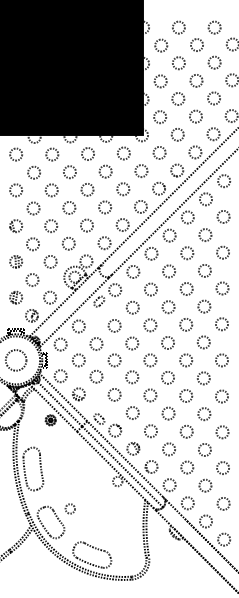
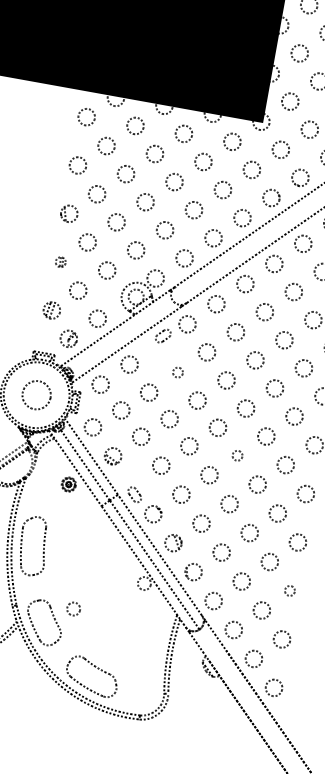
part: (16, 261) -> (61, 261), size x0.6
circle: (114, 325) -> (177, 371), size x0.6
circle: (167, 377) -> (236, 455), size x0.6
circle: (222, 467) -> (289, 590), size x0.6

